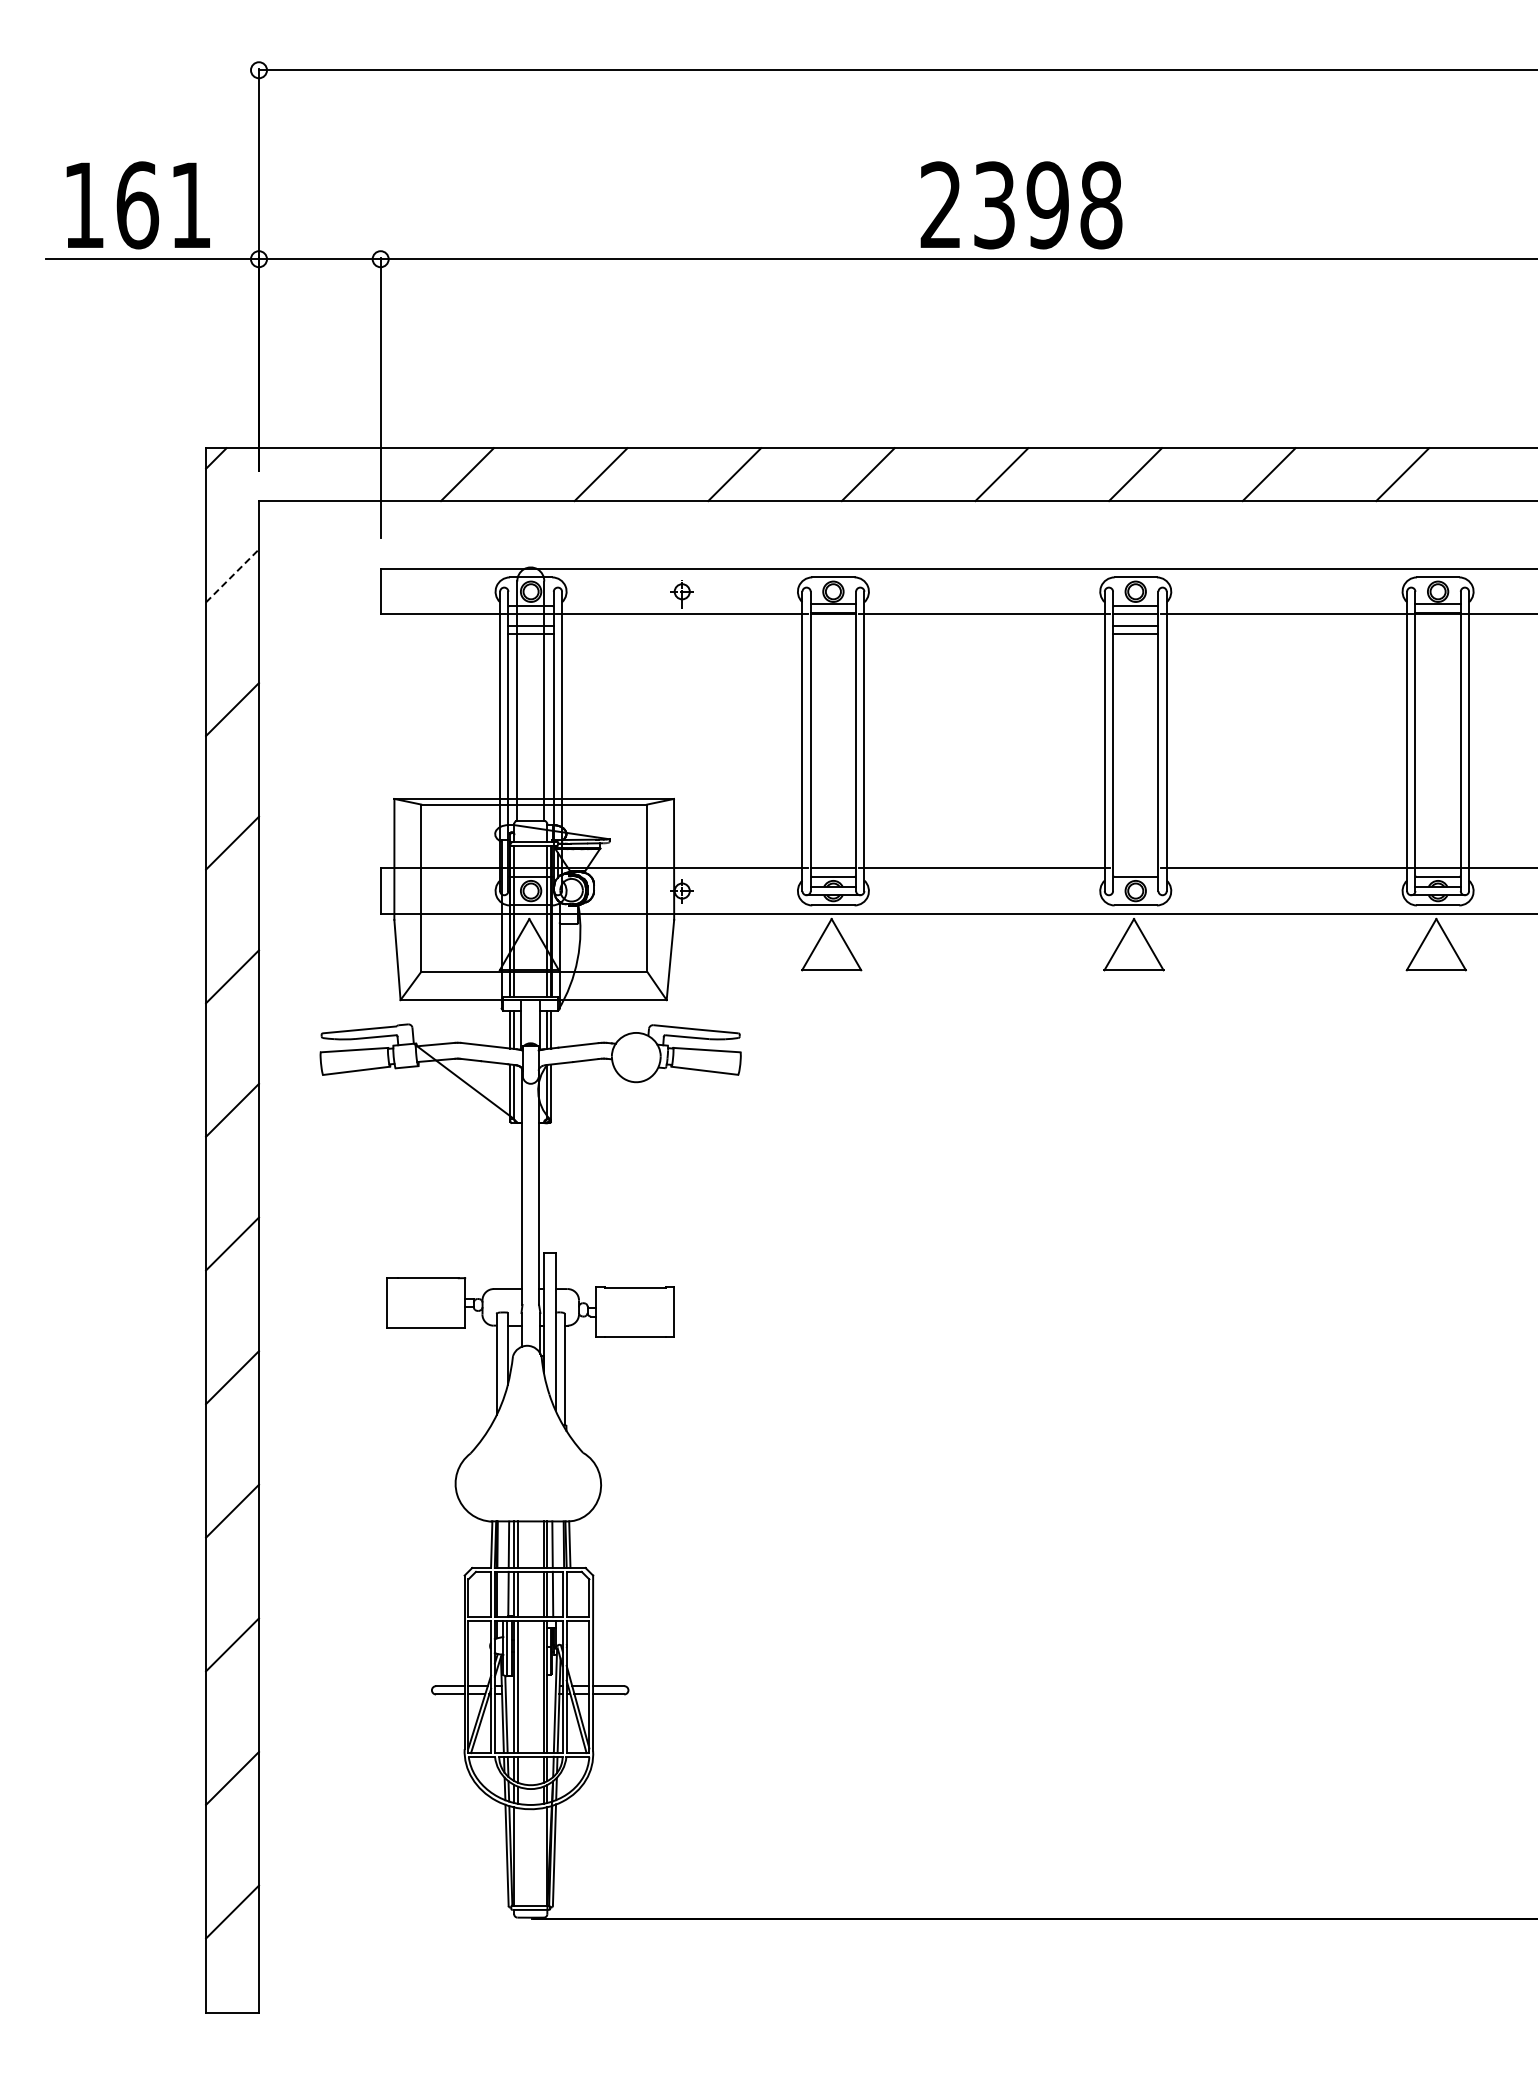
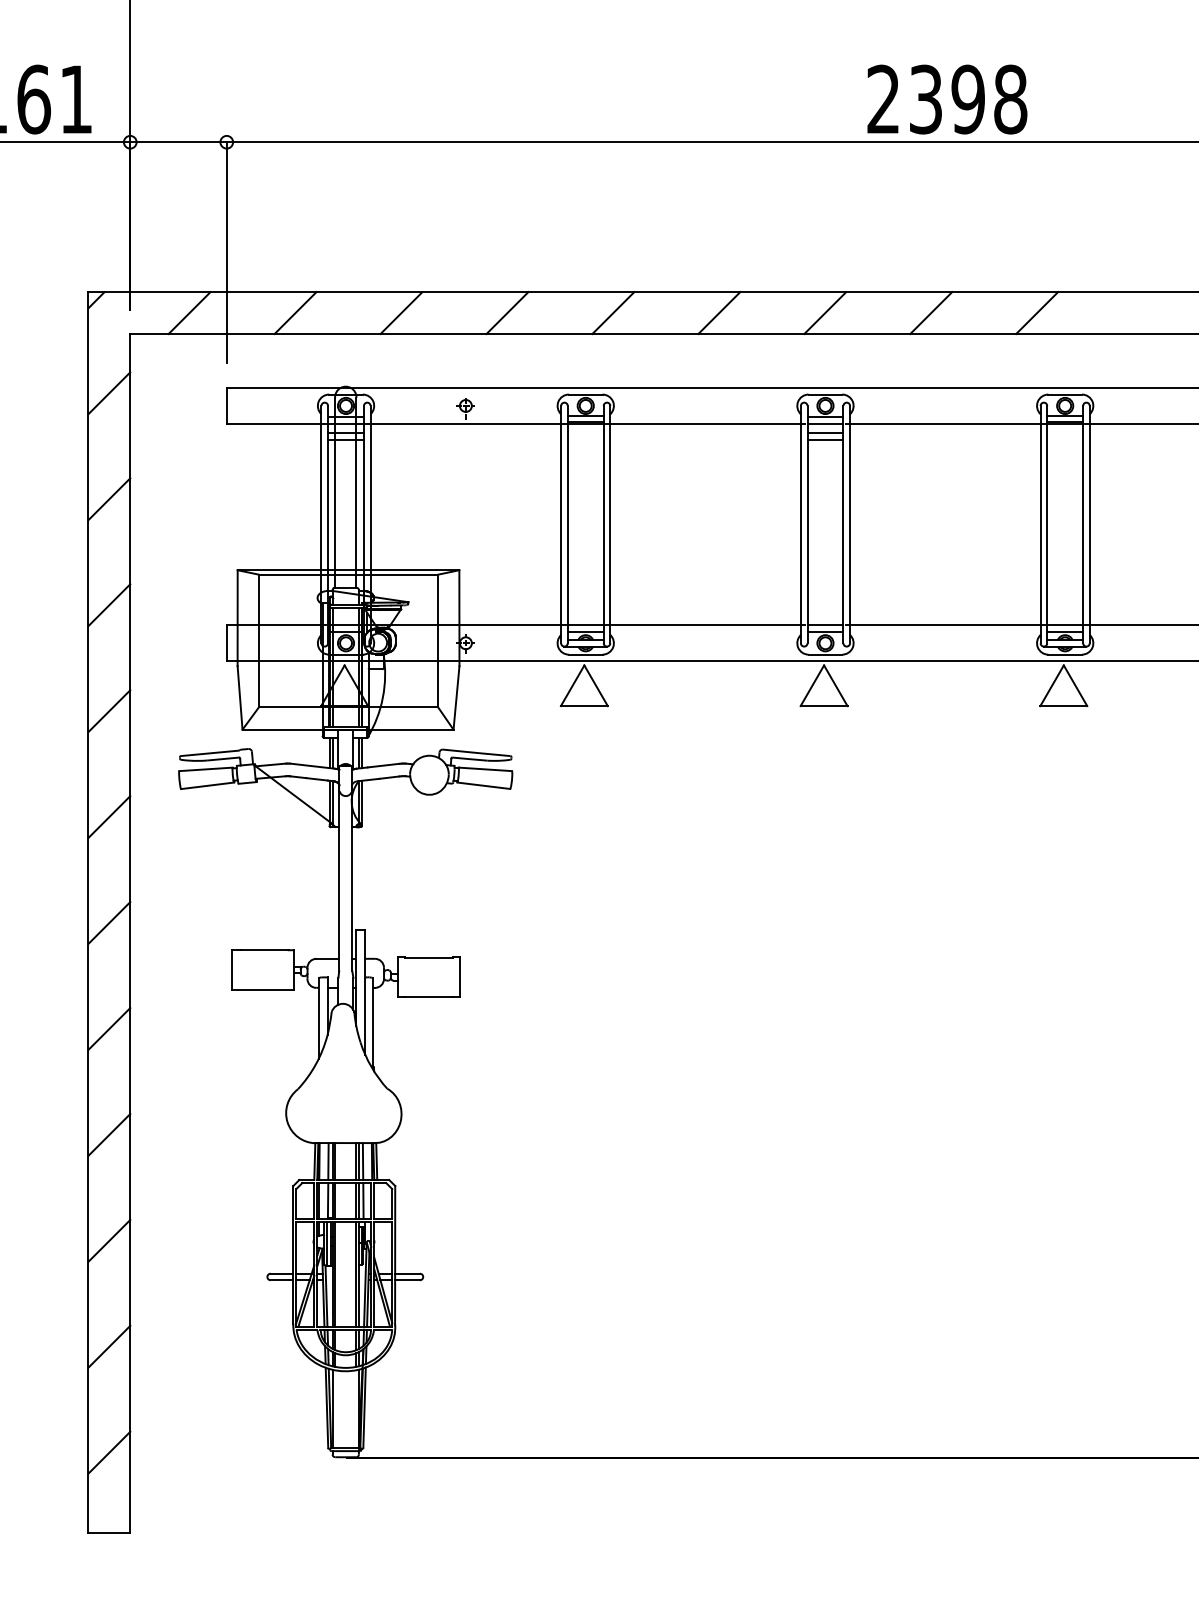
text: (1021, 205) -> (947, 99), moved
line: (333, 474) -> (189, 312), added
line: (232, 575) -> (109, 393), dashed -> solid
line: (1135, 868) -> (825, 625), added

